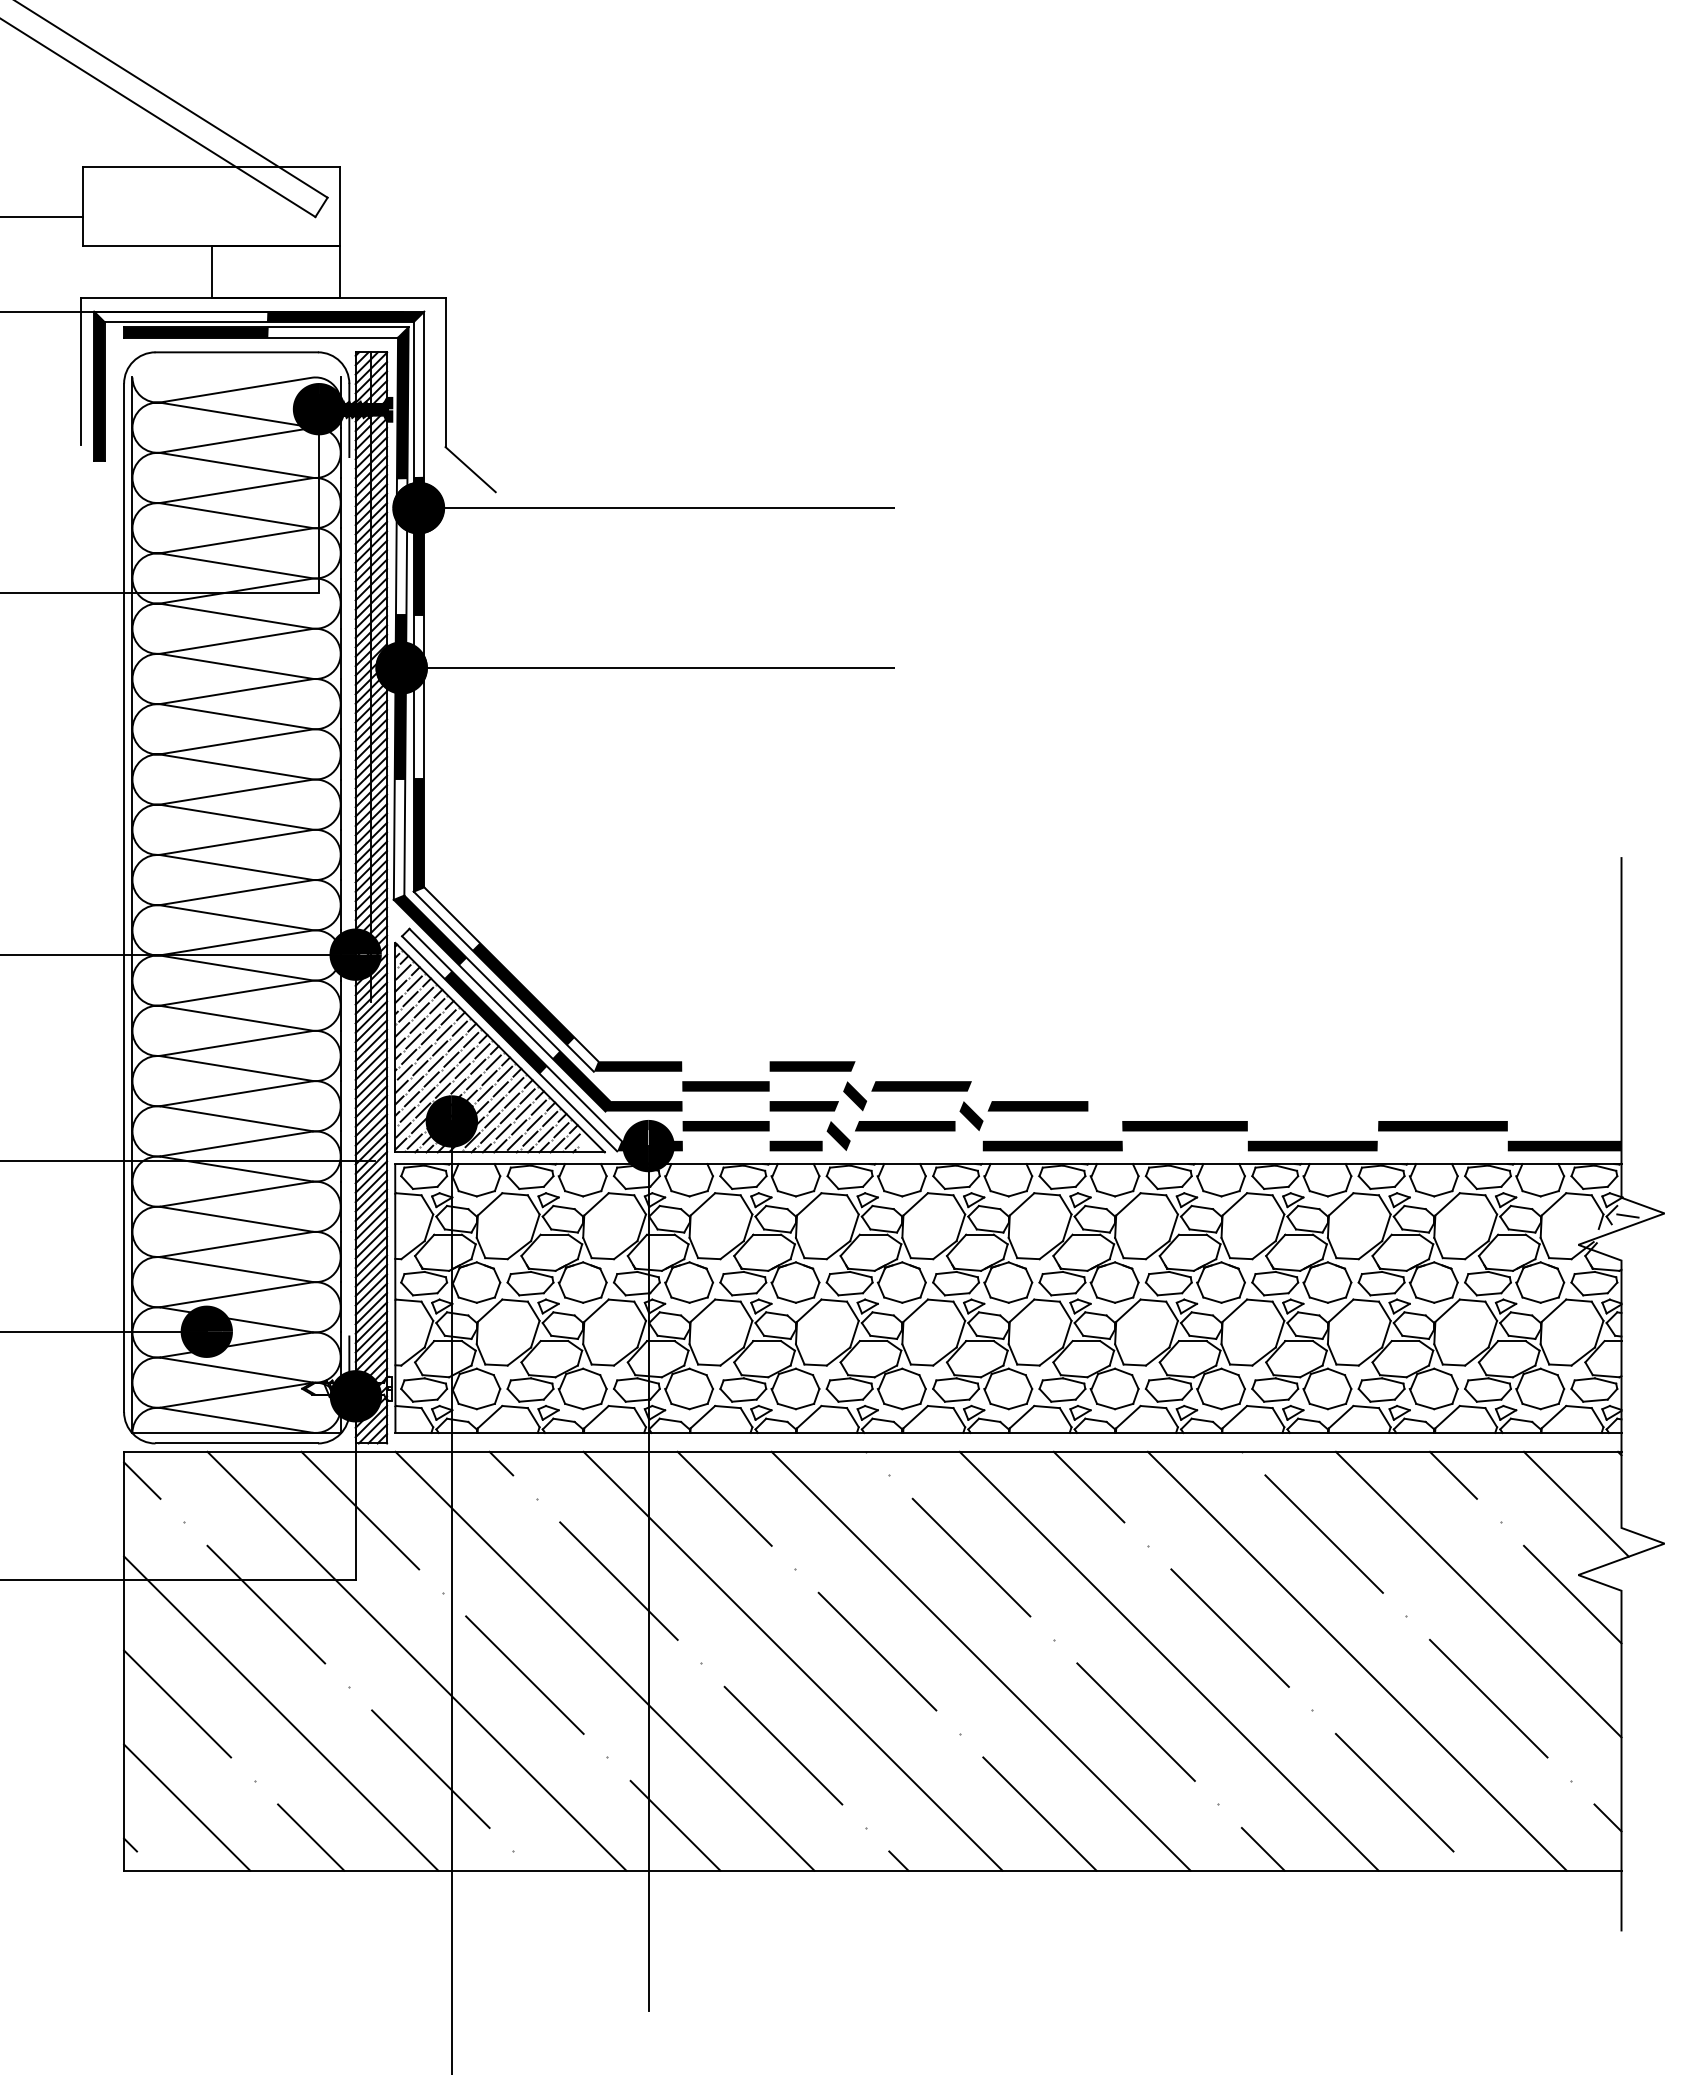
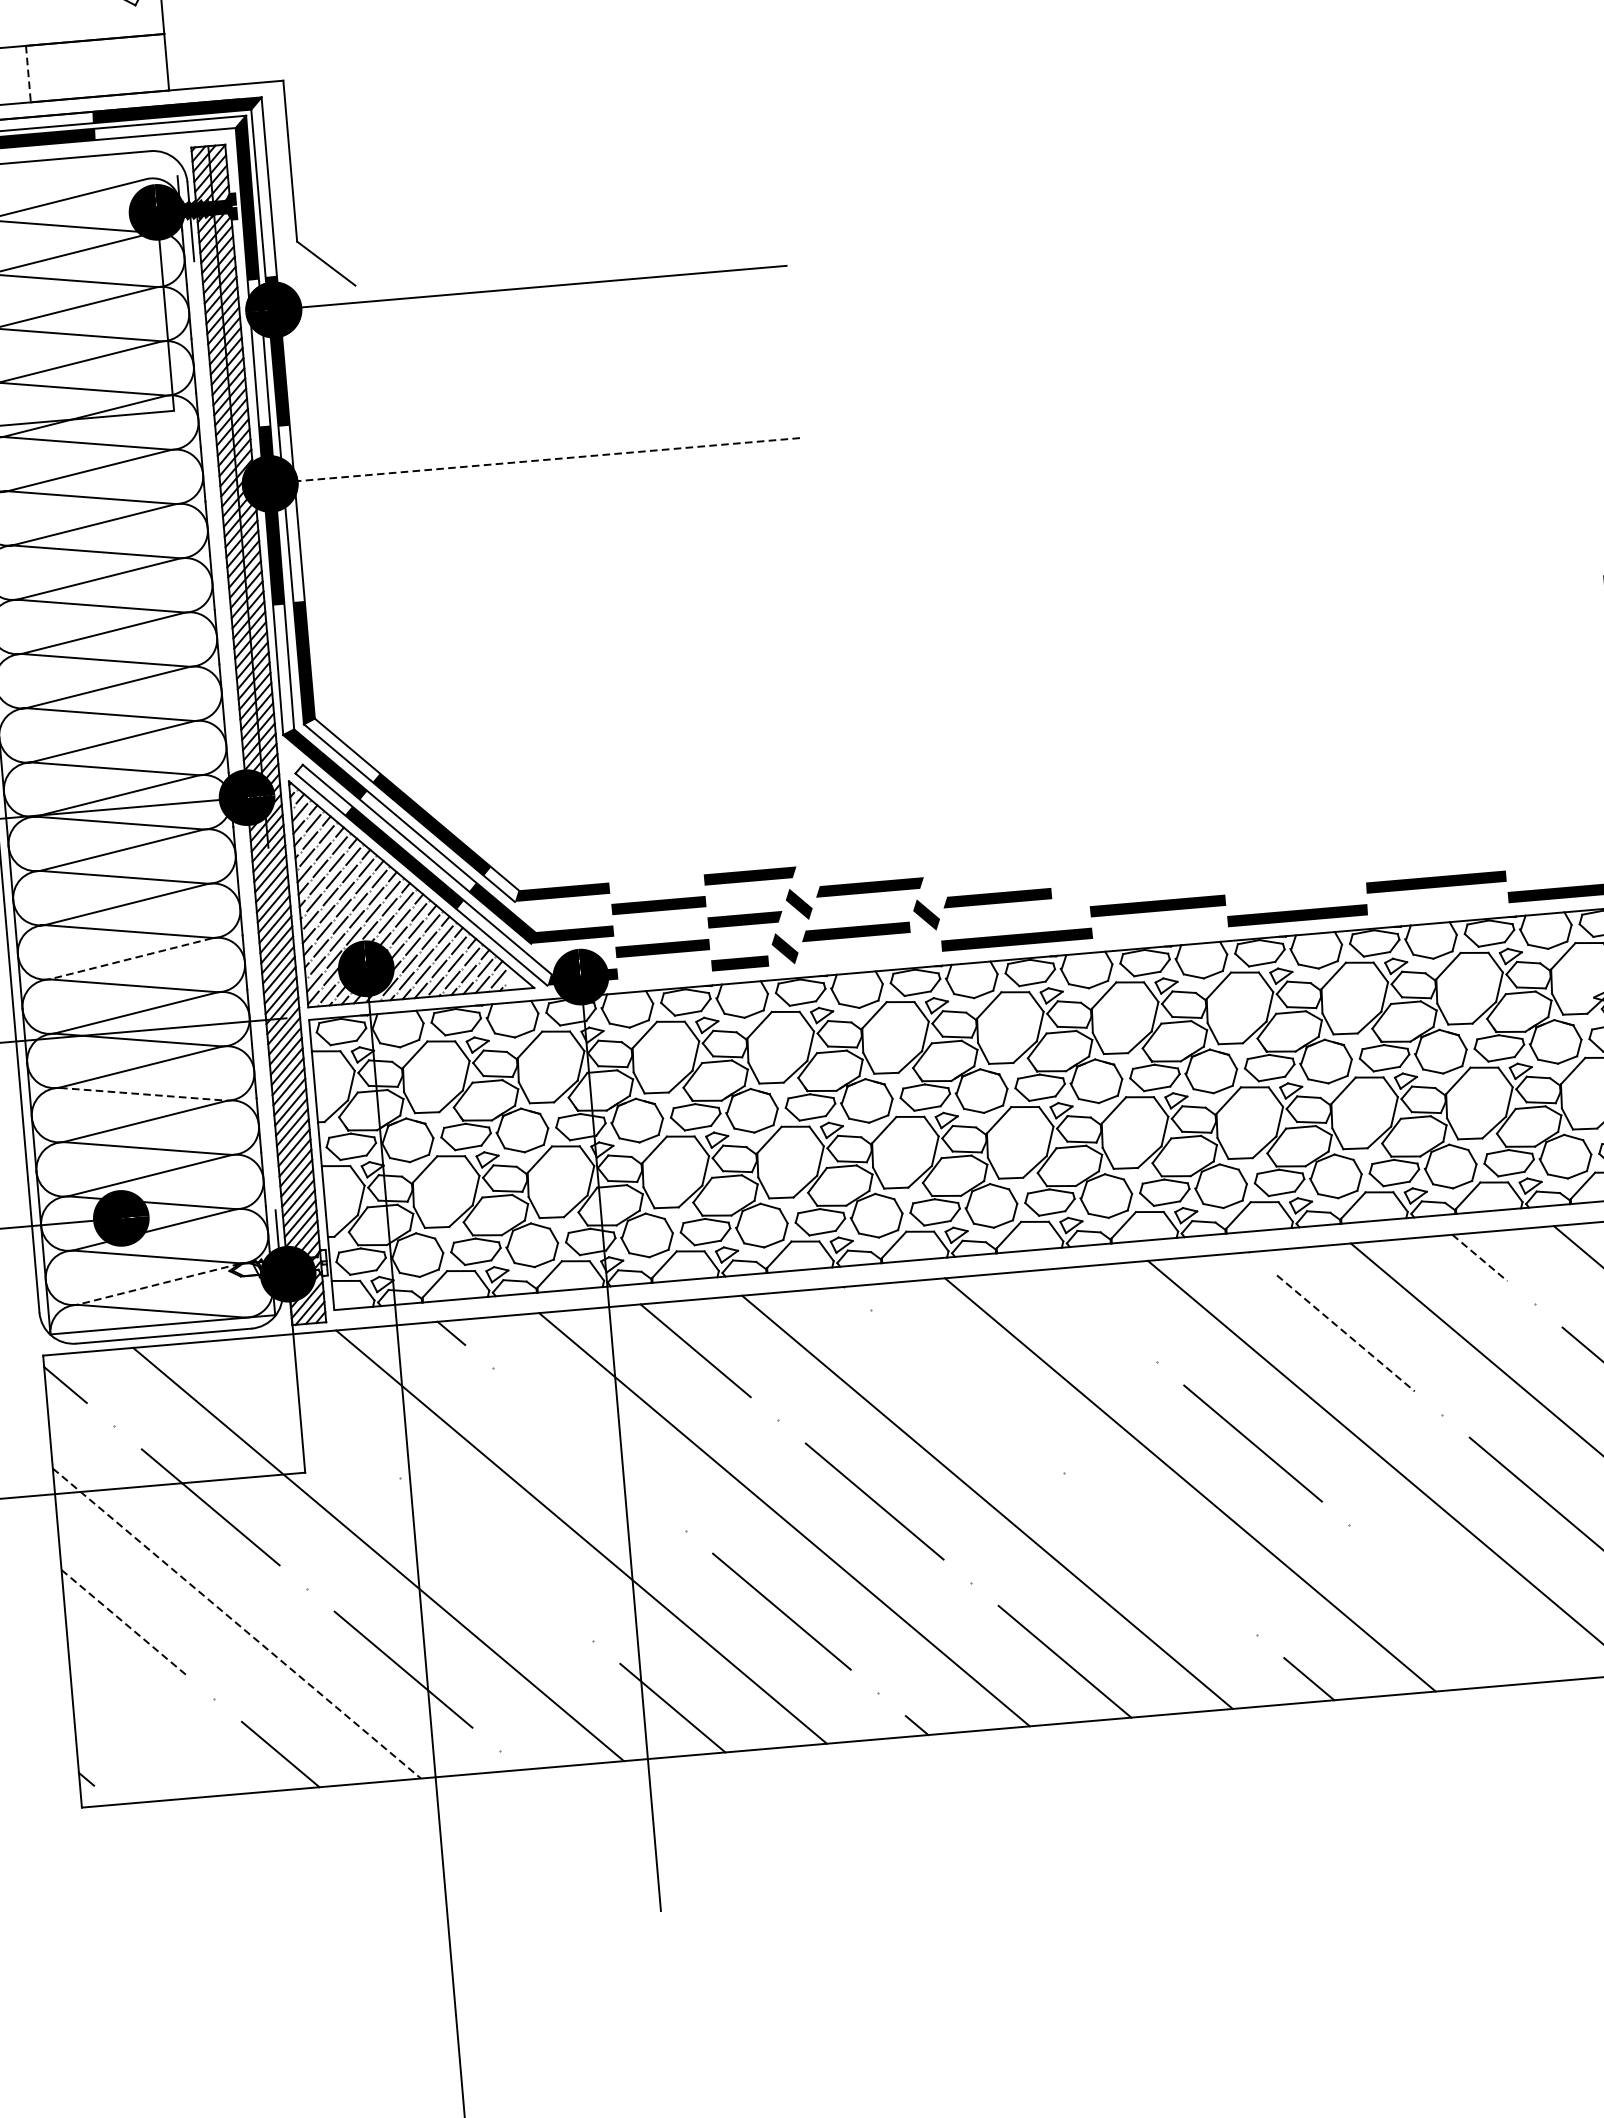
line: (211, 272) -> (28, 74), solid -> dashed
line: (648, 667) -> (536, 460), solid -> dashed
line: (236, 1093) -> (131, 958), solid -> dashed
line: (236, 1219) -> (142, 1094), solid -> dashed
line: (236, 1395) -> (159, 1284), solid -> dashed
line: (1453, 1475) -> (1479, 1258), solid -> dashed
line: (1088, 1486) -> (1087, 1303), removed
line: (360, 1510) -> (303, 1397), removed
line: (1324, 1534) -> (1346, 1333), solid -> dashed
line: (971, 1557) -> (967, 1391), removed
line: (618, 1580) -> (588, 1448), removed
line: (524, 1674) -> (495, 1558), removed
line: (177, 1703) -> (124, 1622), solid -> dashed
line: (281, 1713) -> (237, 1623), solid -> dashed
line: (1135, 1721) -> (1159, 1553), removed
line: (1394, 1792) -> (1445, 1605), removed
line: (187, 1807) -> (144, 1733), removed

